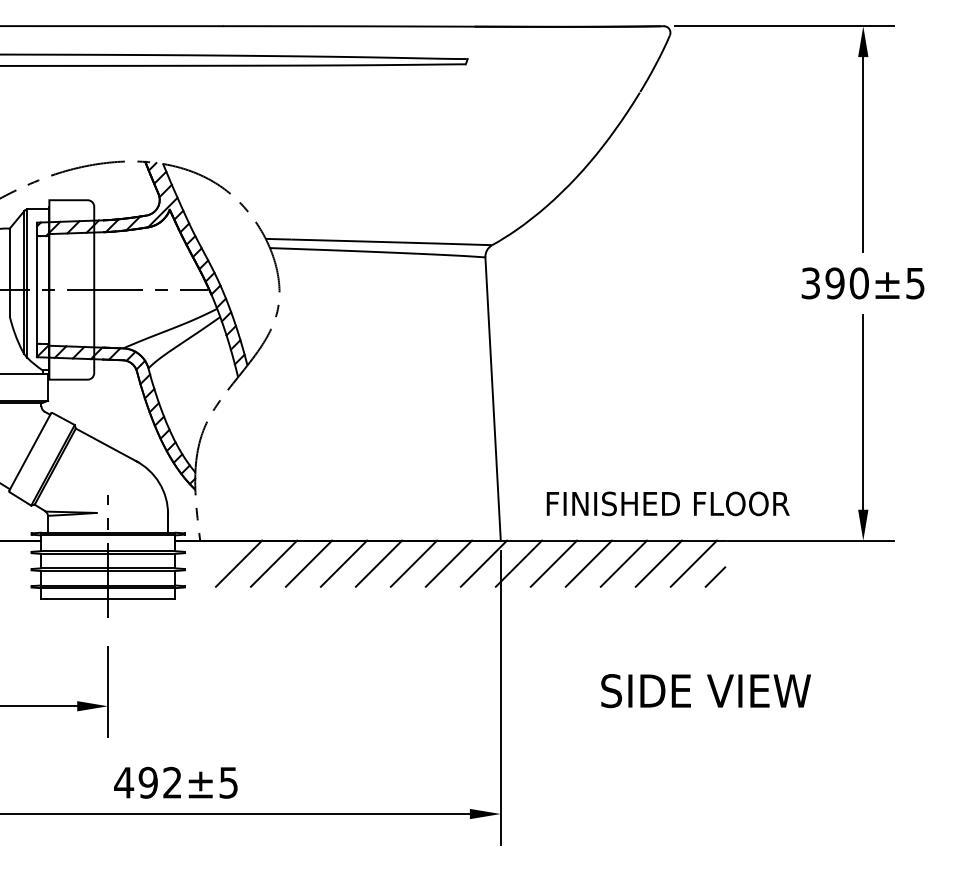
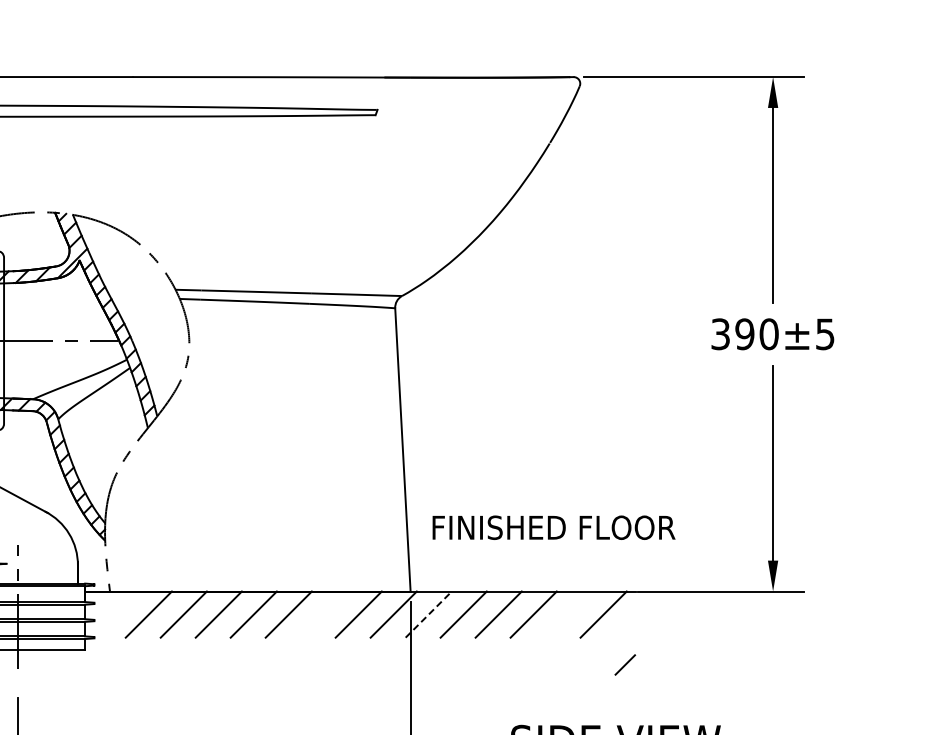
text: (667, 503) -> (553, 527), moved
line: (413, 563) -> (323, 614), removed
line: (518, 563) -> (428, 614), solid -> dashed
line: (658, 563) -> (568, 614), removed
line: (715, 576) -> (625, 664), moved

